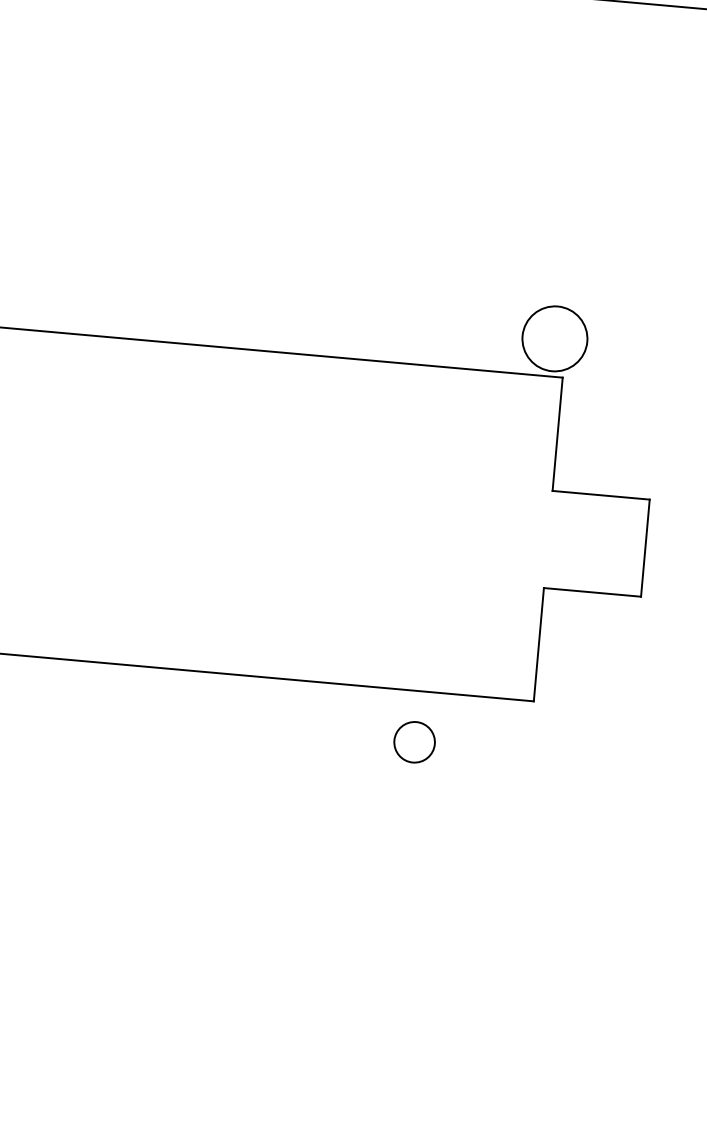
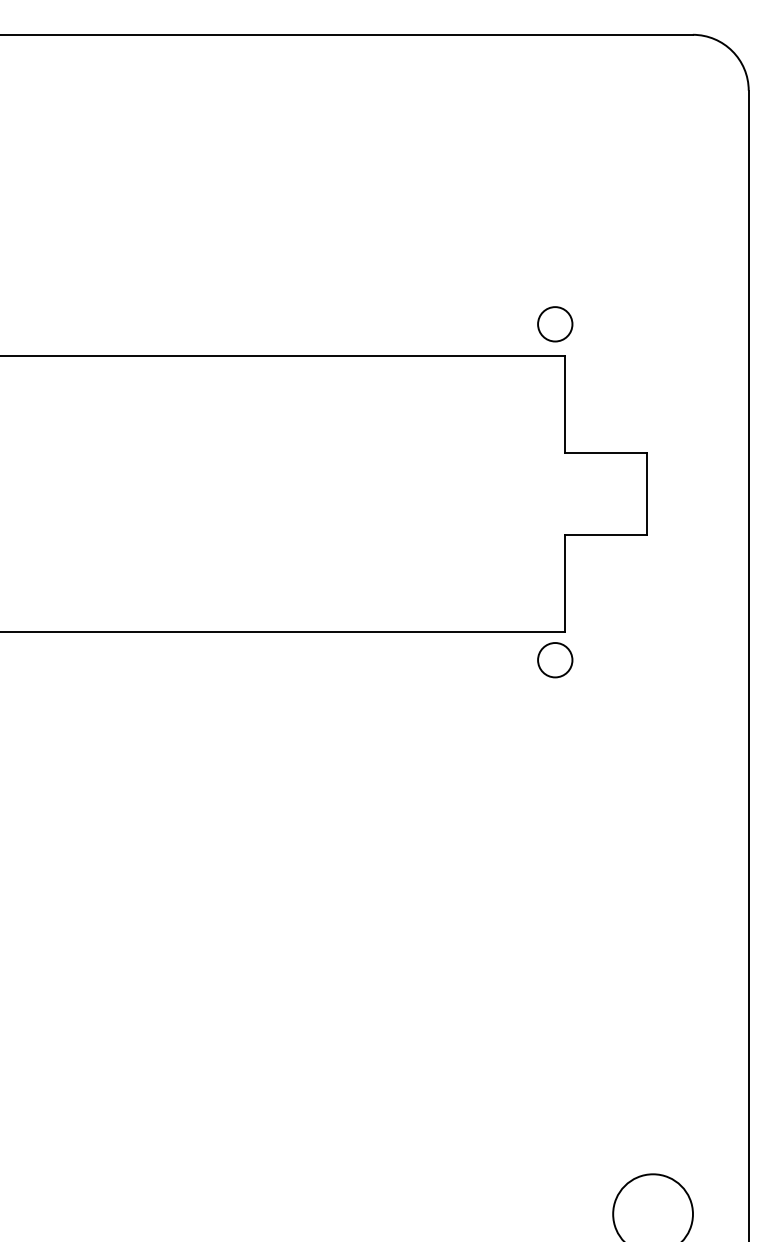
circle: (555, 339) -> (555, 324), size x0.62
circle: (414, 742) -> (555, 660), moved

